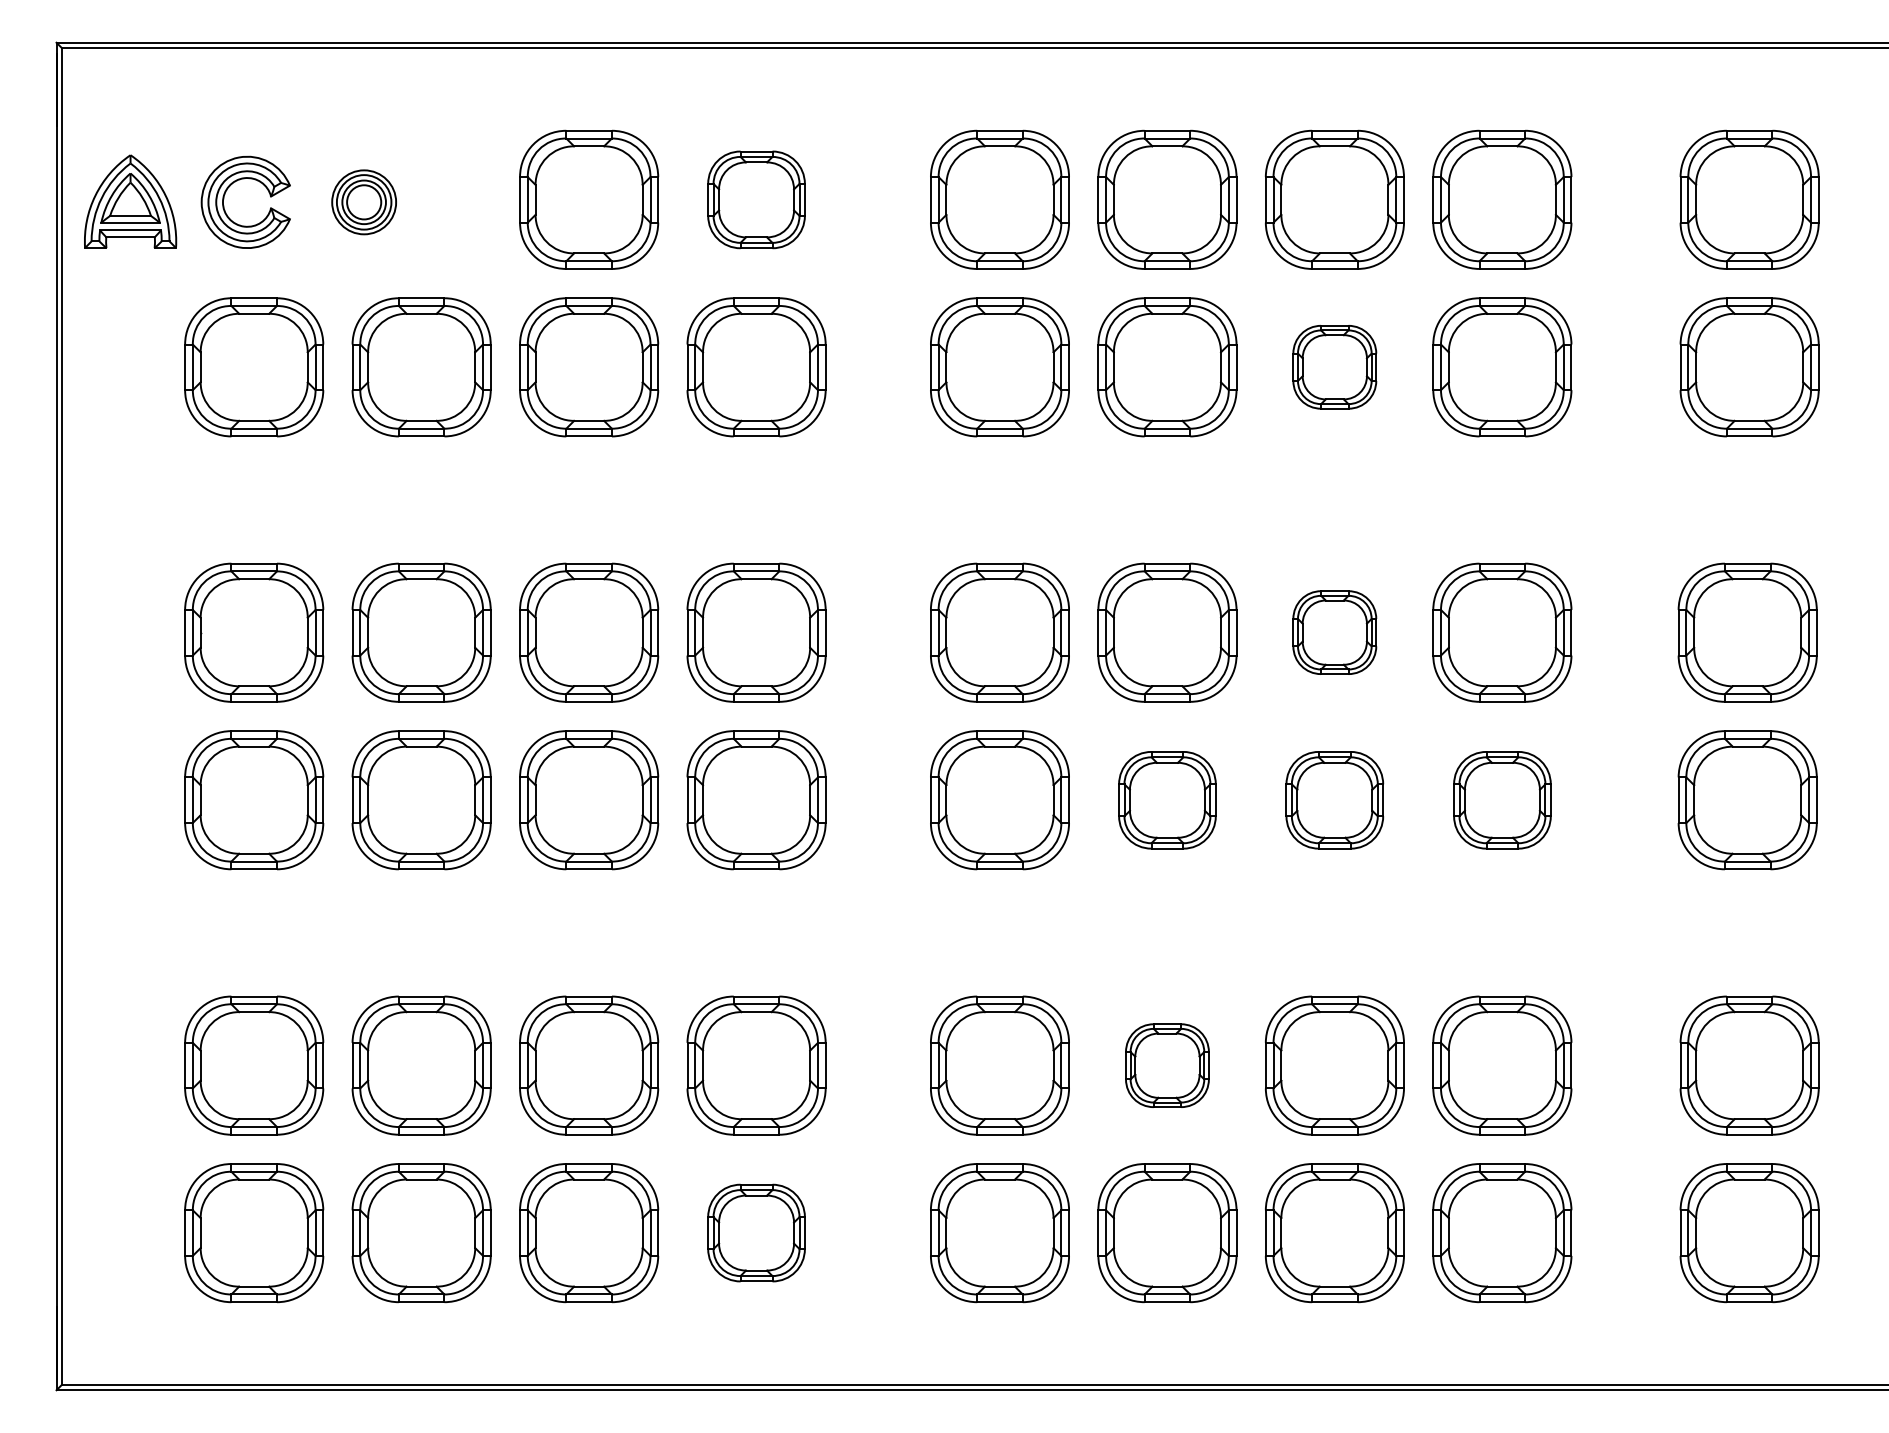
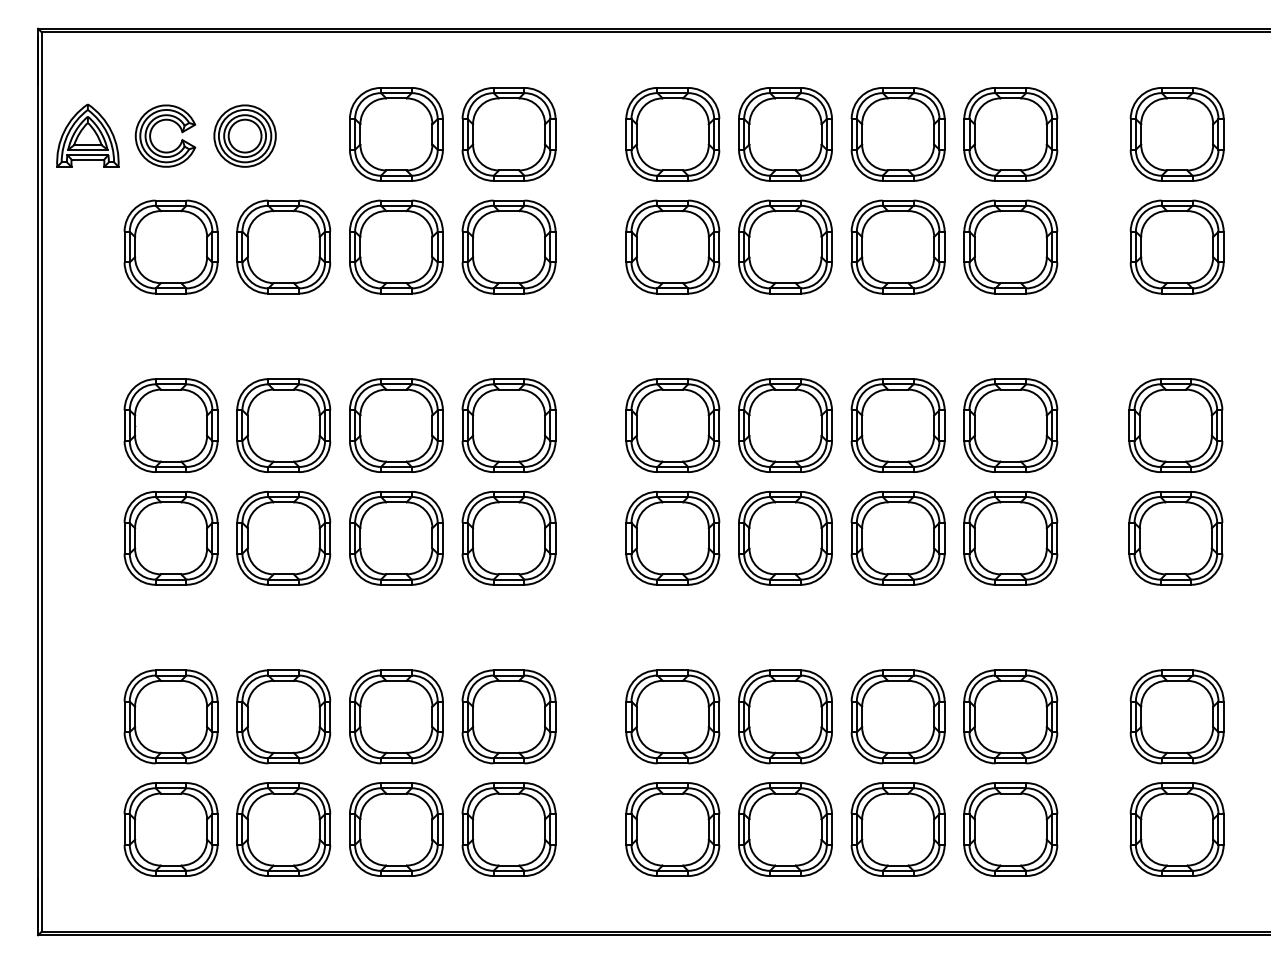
part: (755, 199) -> (508, 134), size x1.43
part: (363, 201) -> (244, 135), size x1.43
part: (1333, 366) -> (897, 246), size x1.67
part: (1333, 632) -> (897, 425), size x1.67
part: (1167, 800) -> (785, 538), size x1.43
part: (1333, 800) -> (897, 538), size x1.43
part: (1501, 800) -> (1010, 538), size x1.43
part: (1167, 1065) -> (785, 716), size x1.67
part: (755, 1233) -> (508, 829), size x1.43

